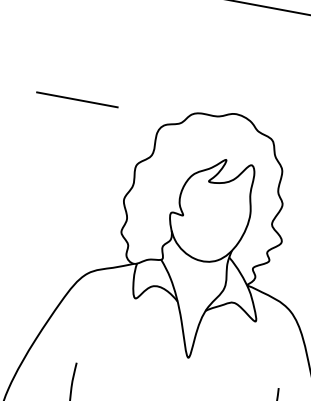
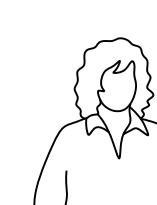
line: (77, 97) -> (43, 44), removed

